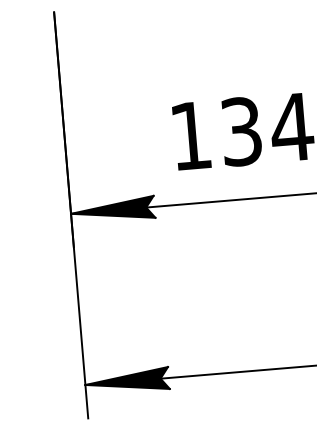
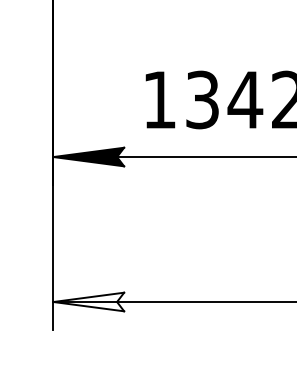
fill: (126, 380) -> (88, 301), removed

